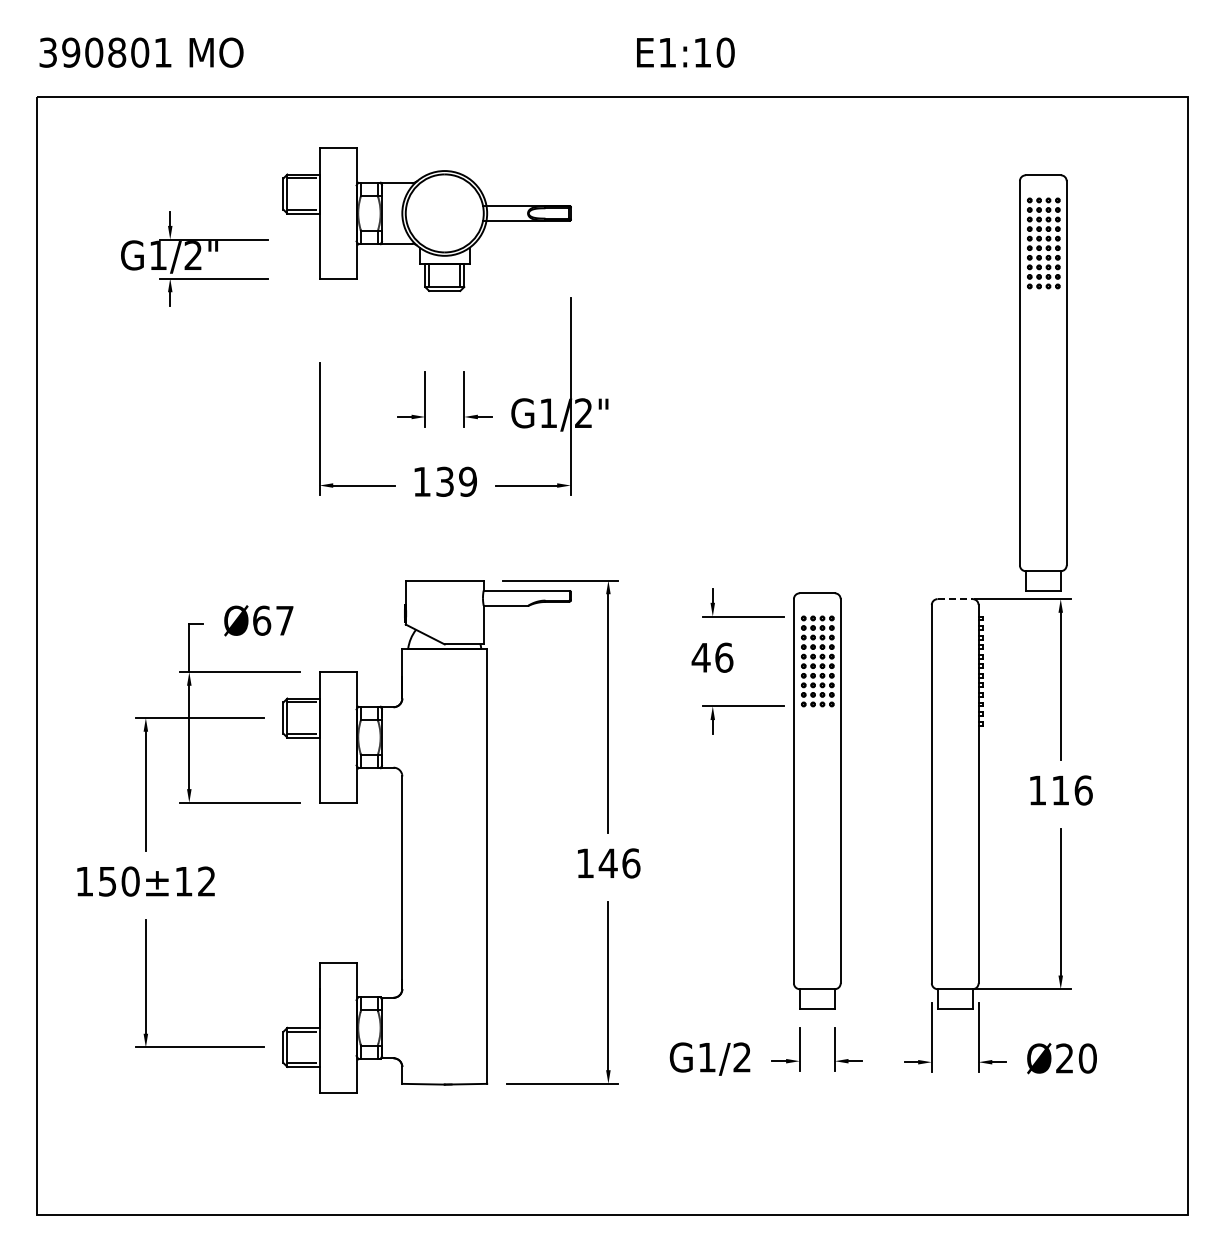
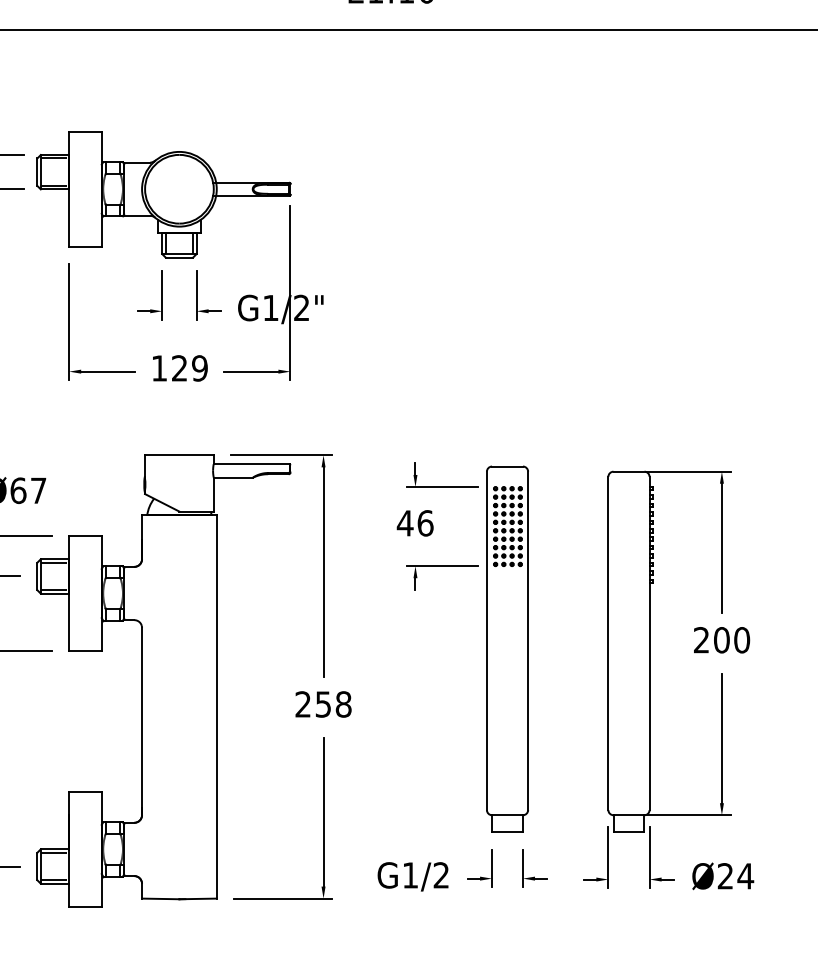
part: (426, 219) -> (163, 194), moved
part: (1043, 382) -> (706, 280), removed
text: (444, 481) -> (179, 368), 139 -> 129
line: (955, 599) -> (629, 472), dashed -> solid
text: (1060, 790) -> (721, 640), 116 -> 200
text: (608, 863) -> (323, 704), 146 -> 258
text: (1087, 1058) -> (745, 876), Ø20 -> Ø24

